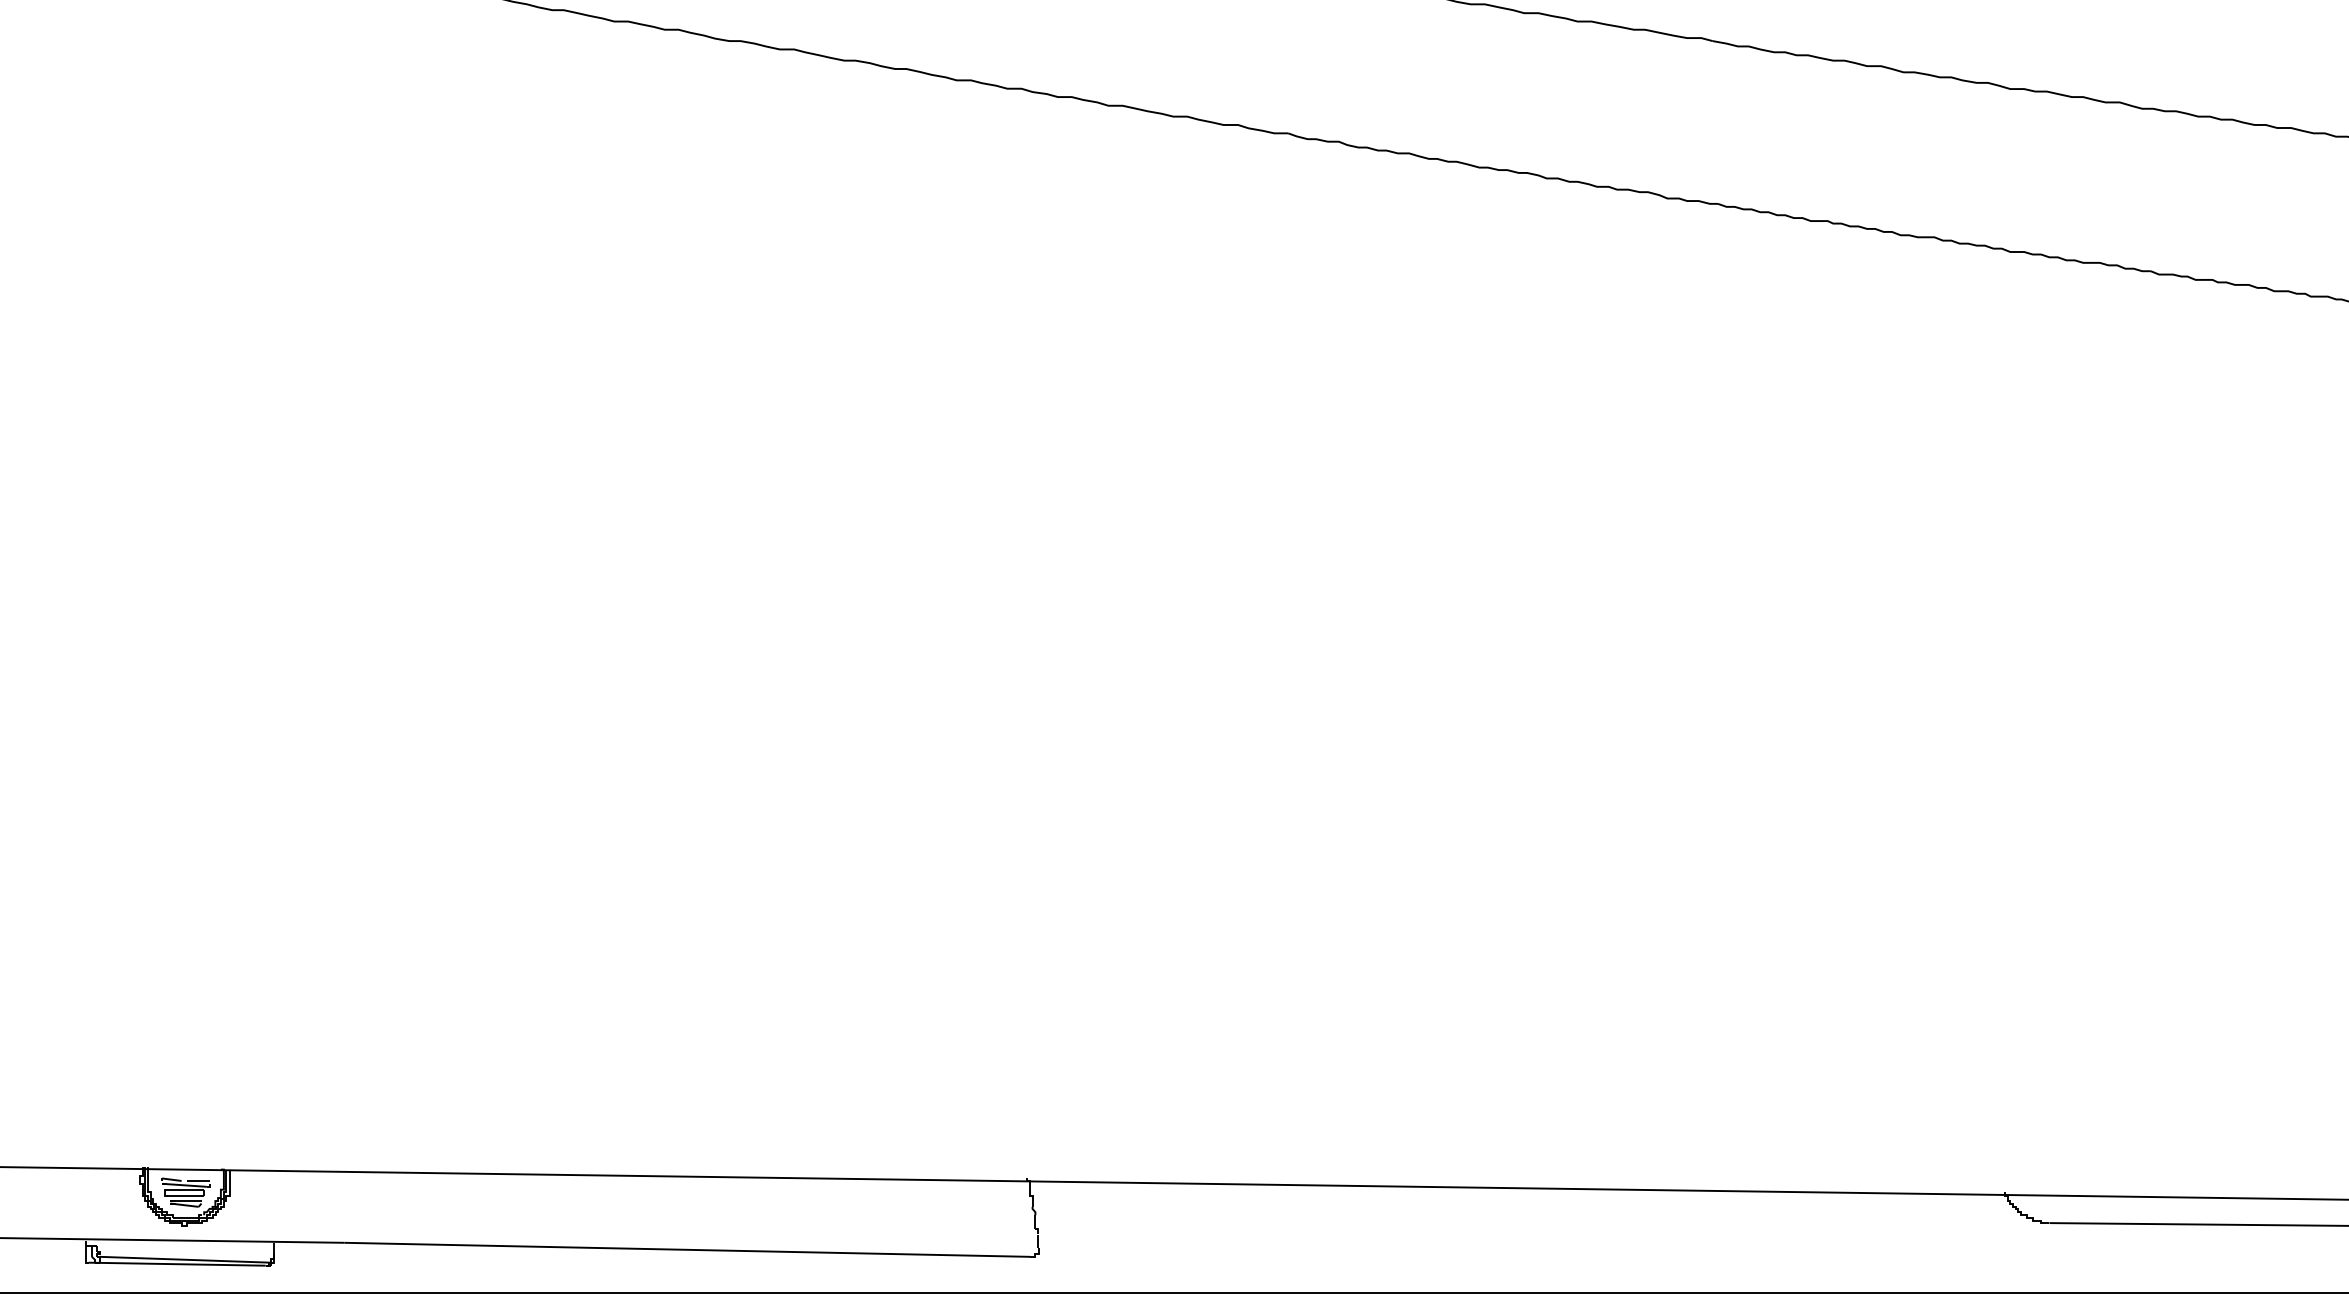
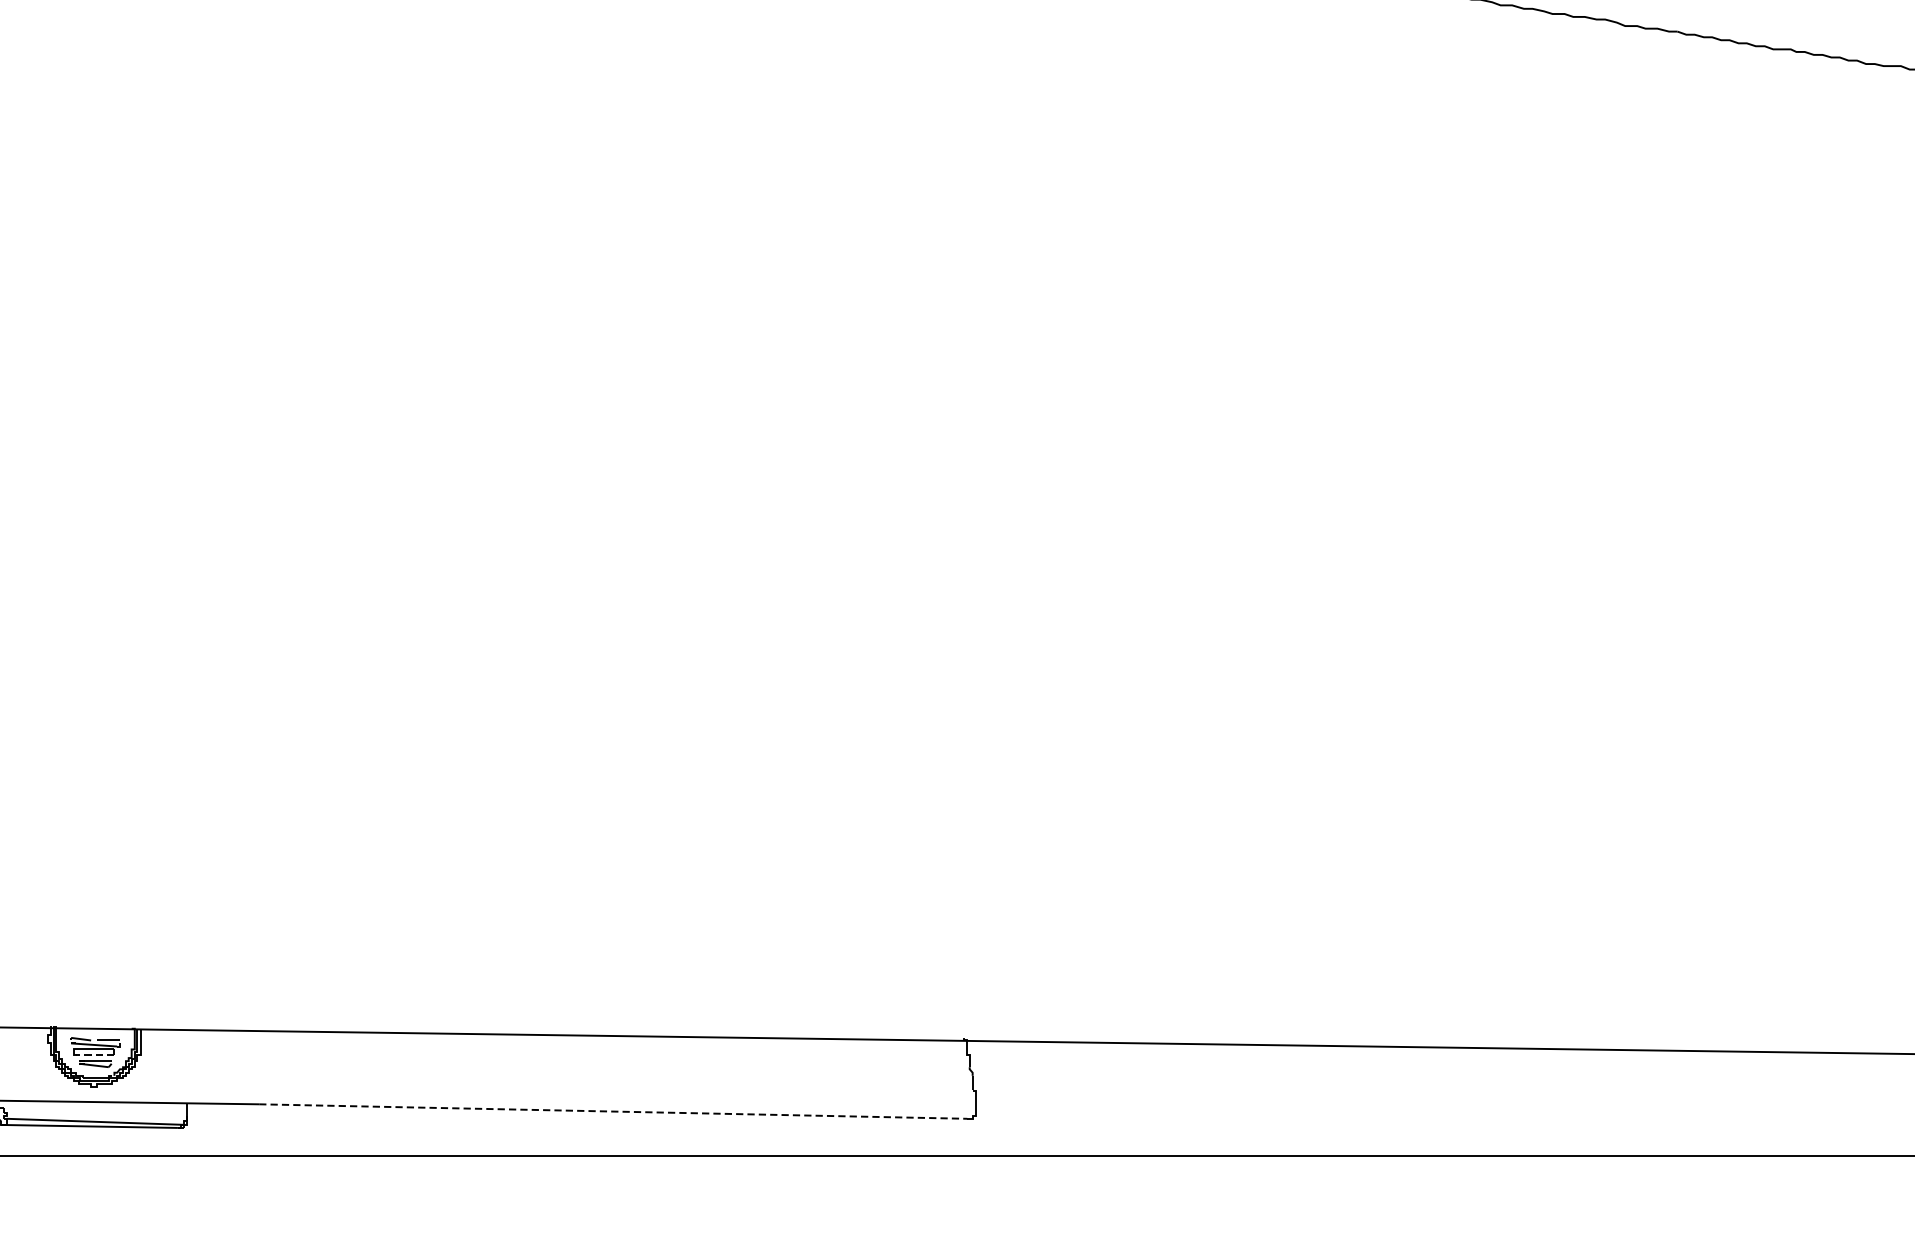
line: (185, 1195) -> (95, 1055), solid -> dashed
line: (687, 1249) -> (613, 1111), solid -> dashed

